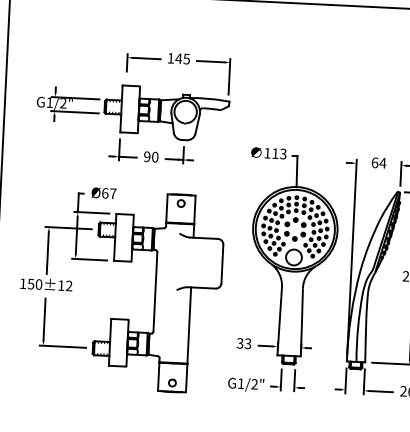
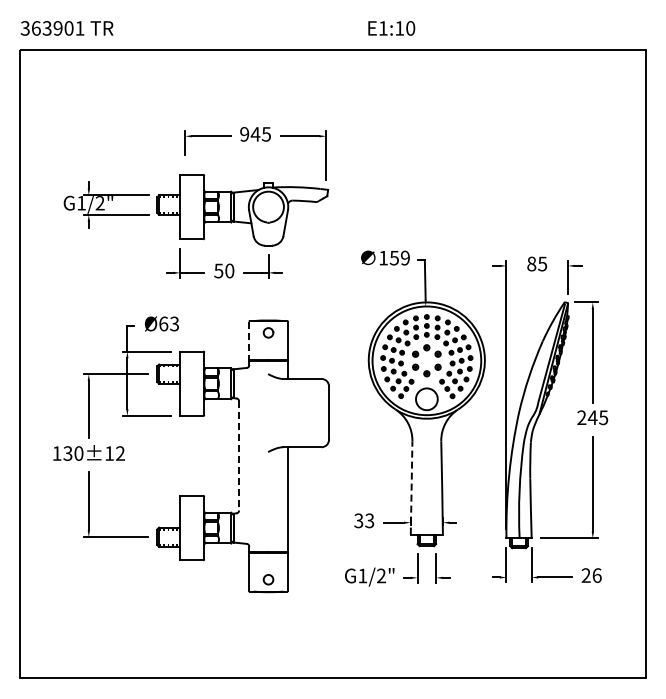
text: (170, 58) -> (244, 134), 145 -> 945
text: (279, 154) -> (399, 258), 113 -> 159
text: (147, 156) -> (218, 270), 90 -> 50
text: (379, 162) -> (537, 263), 64 -> 85
text: (113, 193) -> (174, 323), Ø67 -> Ø63
line: (167, 209) -> (249, 341), solid -> dashed
text: (31, 284) -> (68, 453), 150±12 -> 130±12
line: (155, 291) -> (239, 455), solid -> dashed
line: (279, 321) -> (411, 487), solid -> dashed

